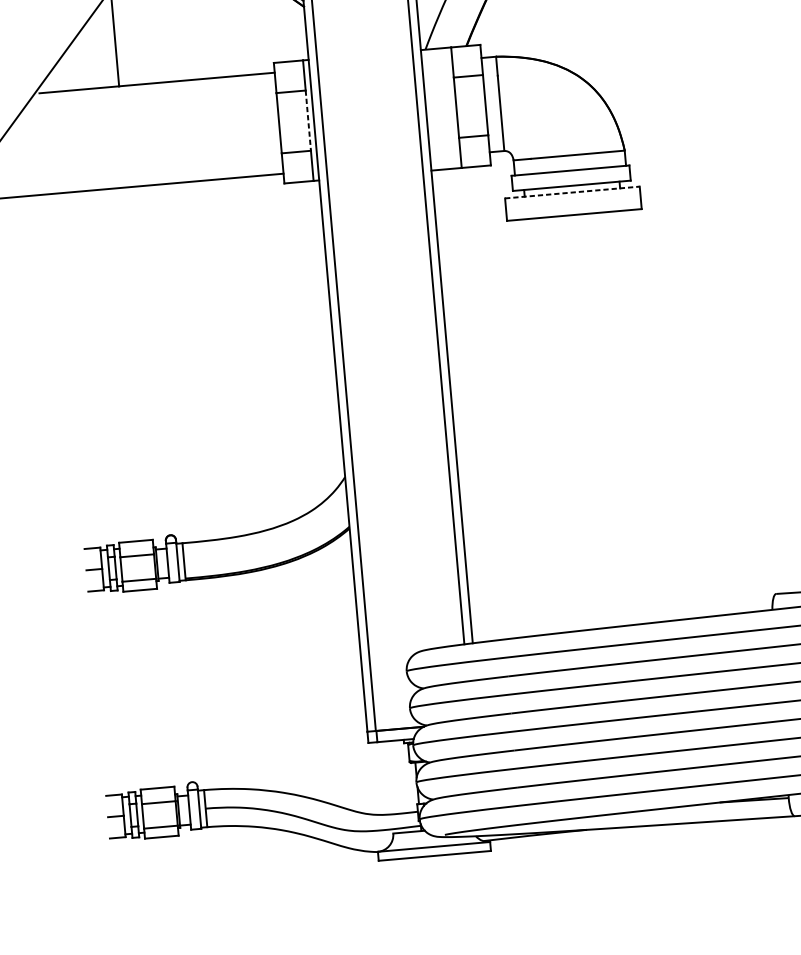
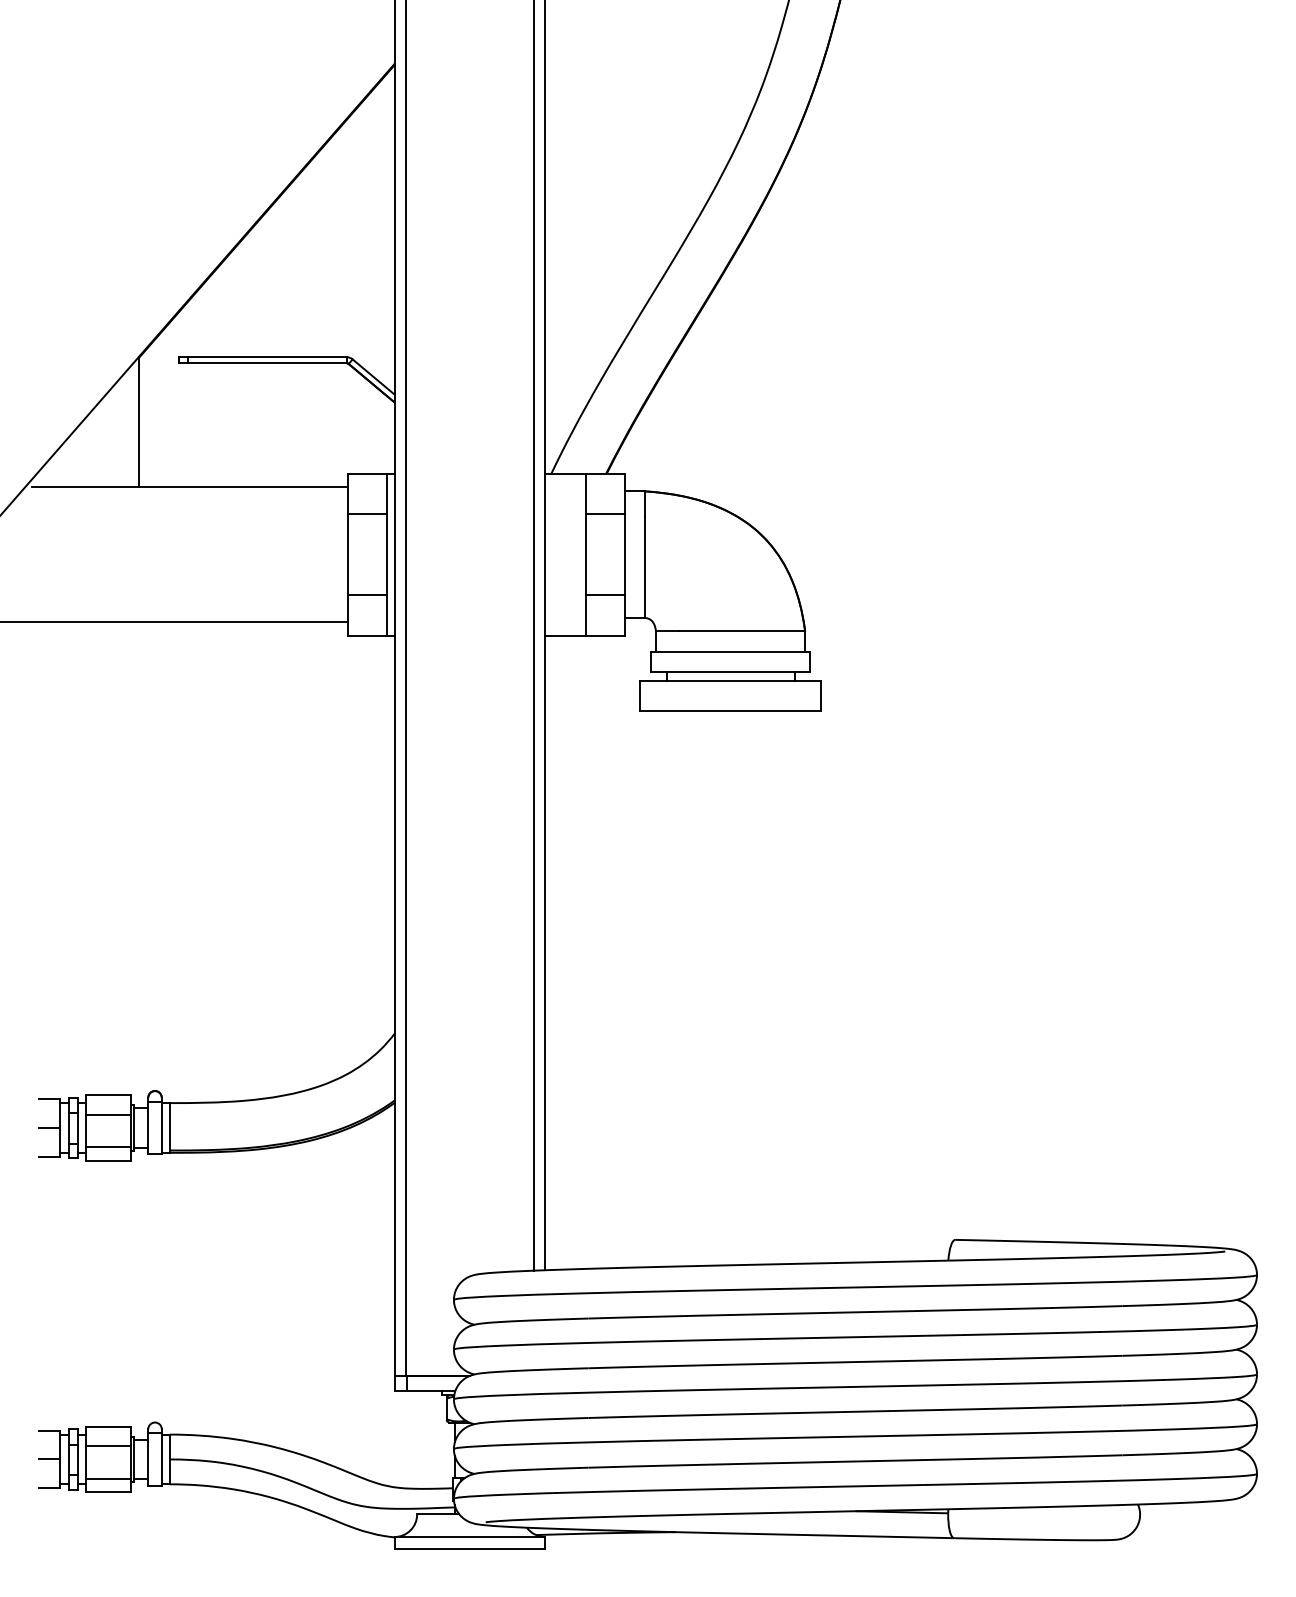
line: (308, 121) -> (387, 555), dashed -> solid
line: (573, 192) -> (731, 681), dashed -> solid

